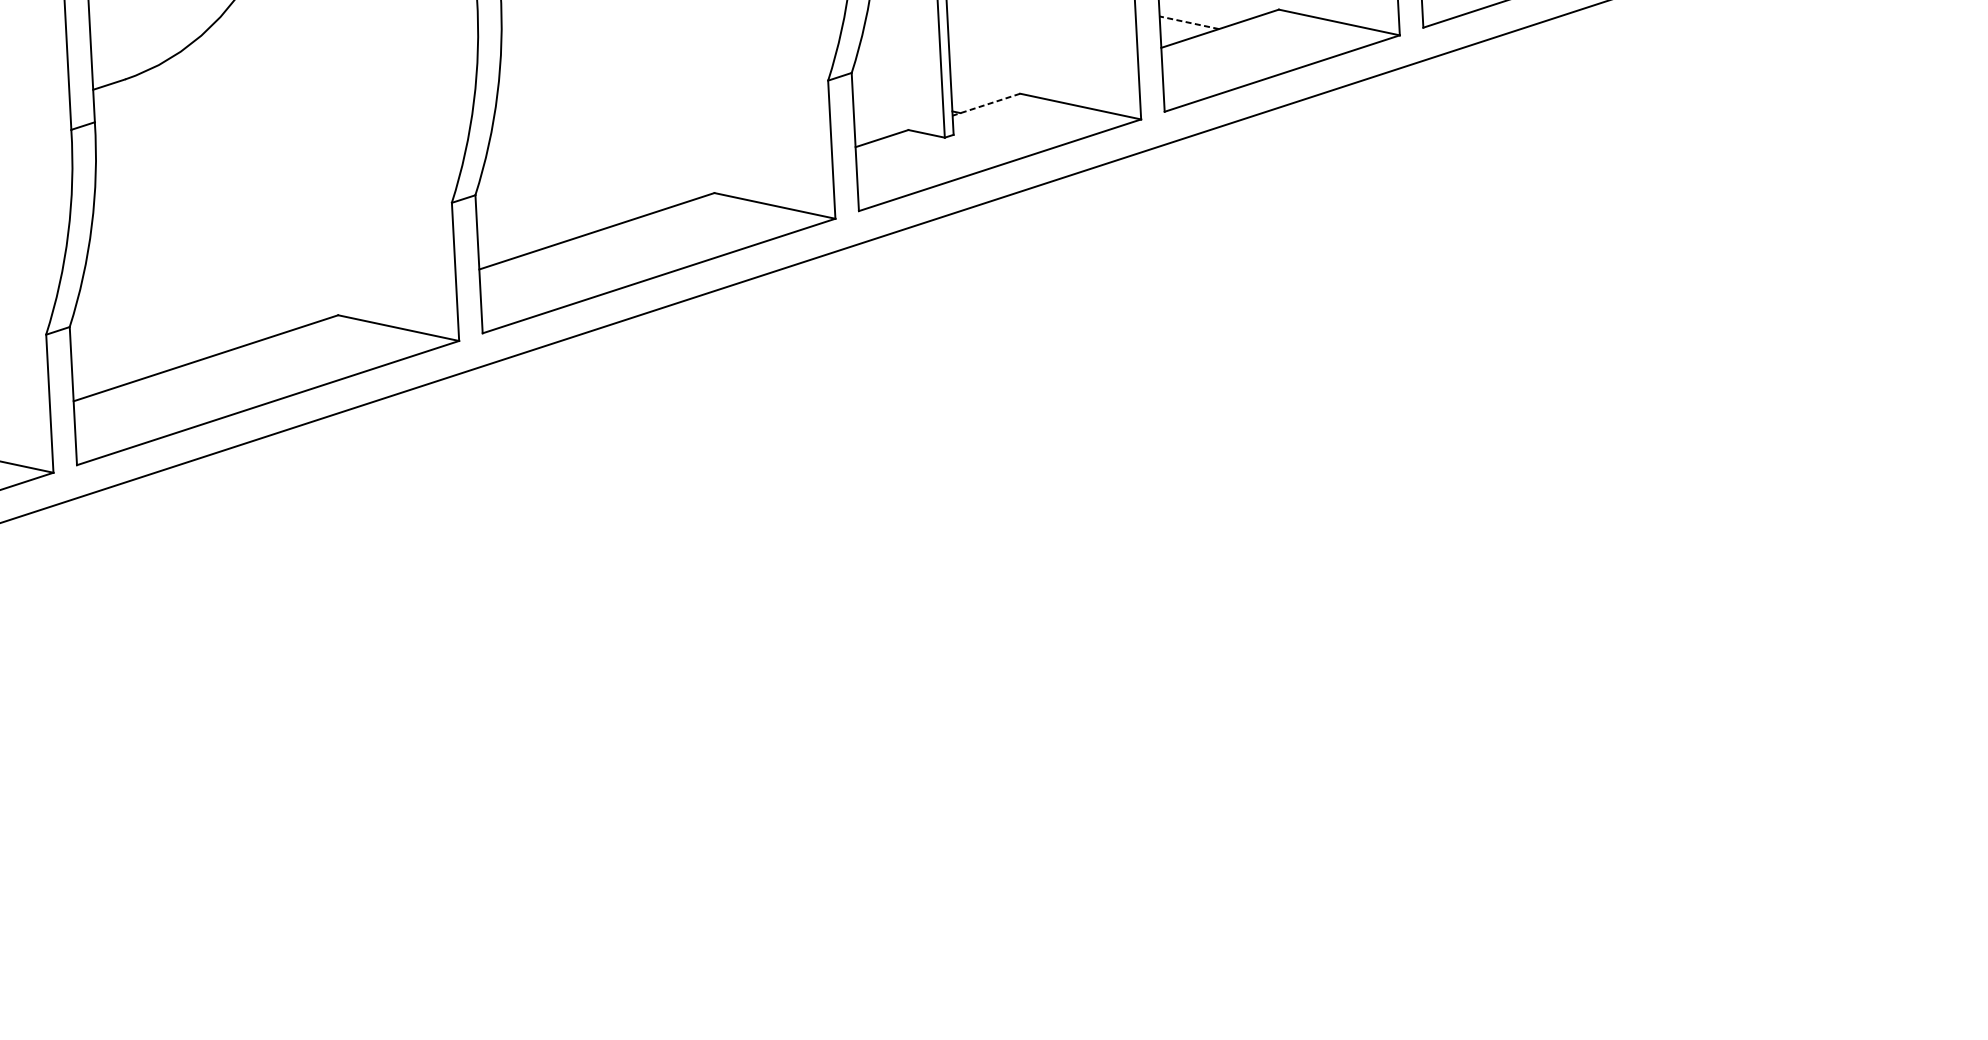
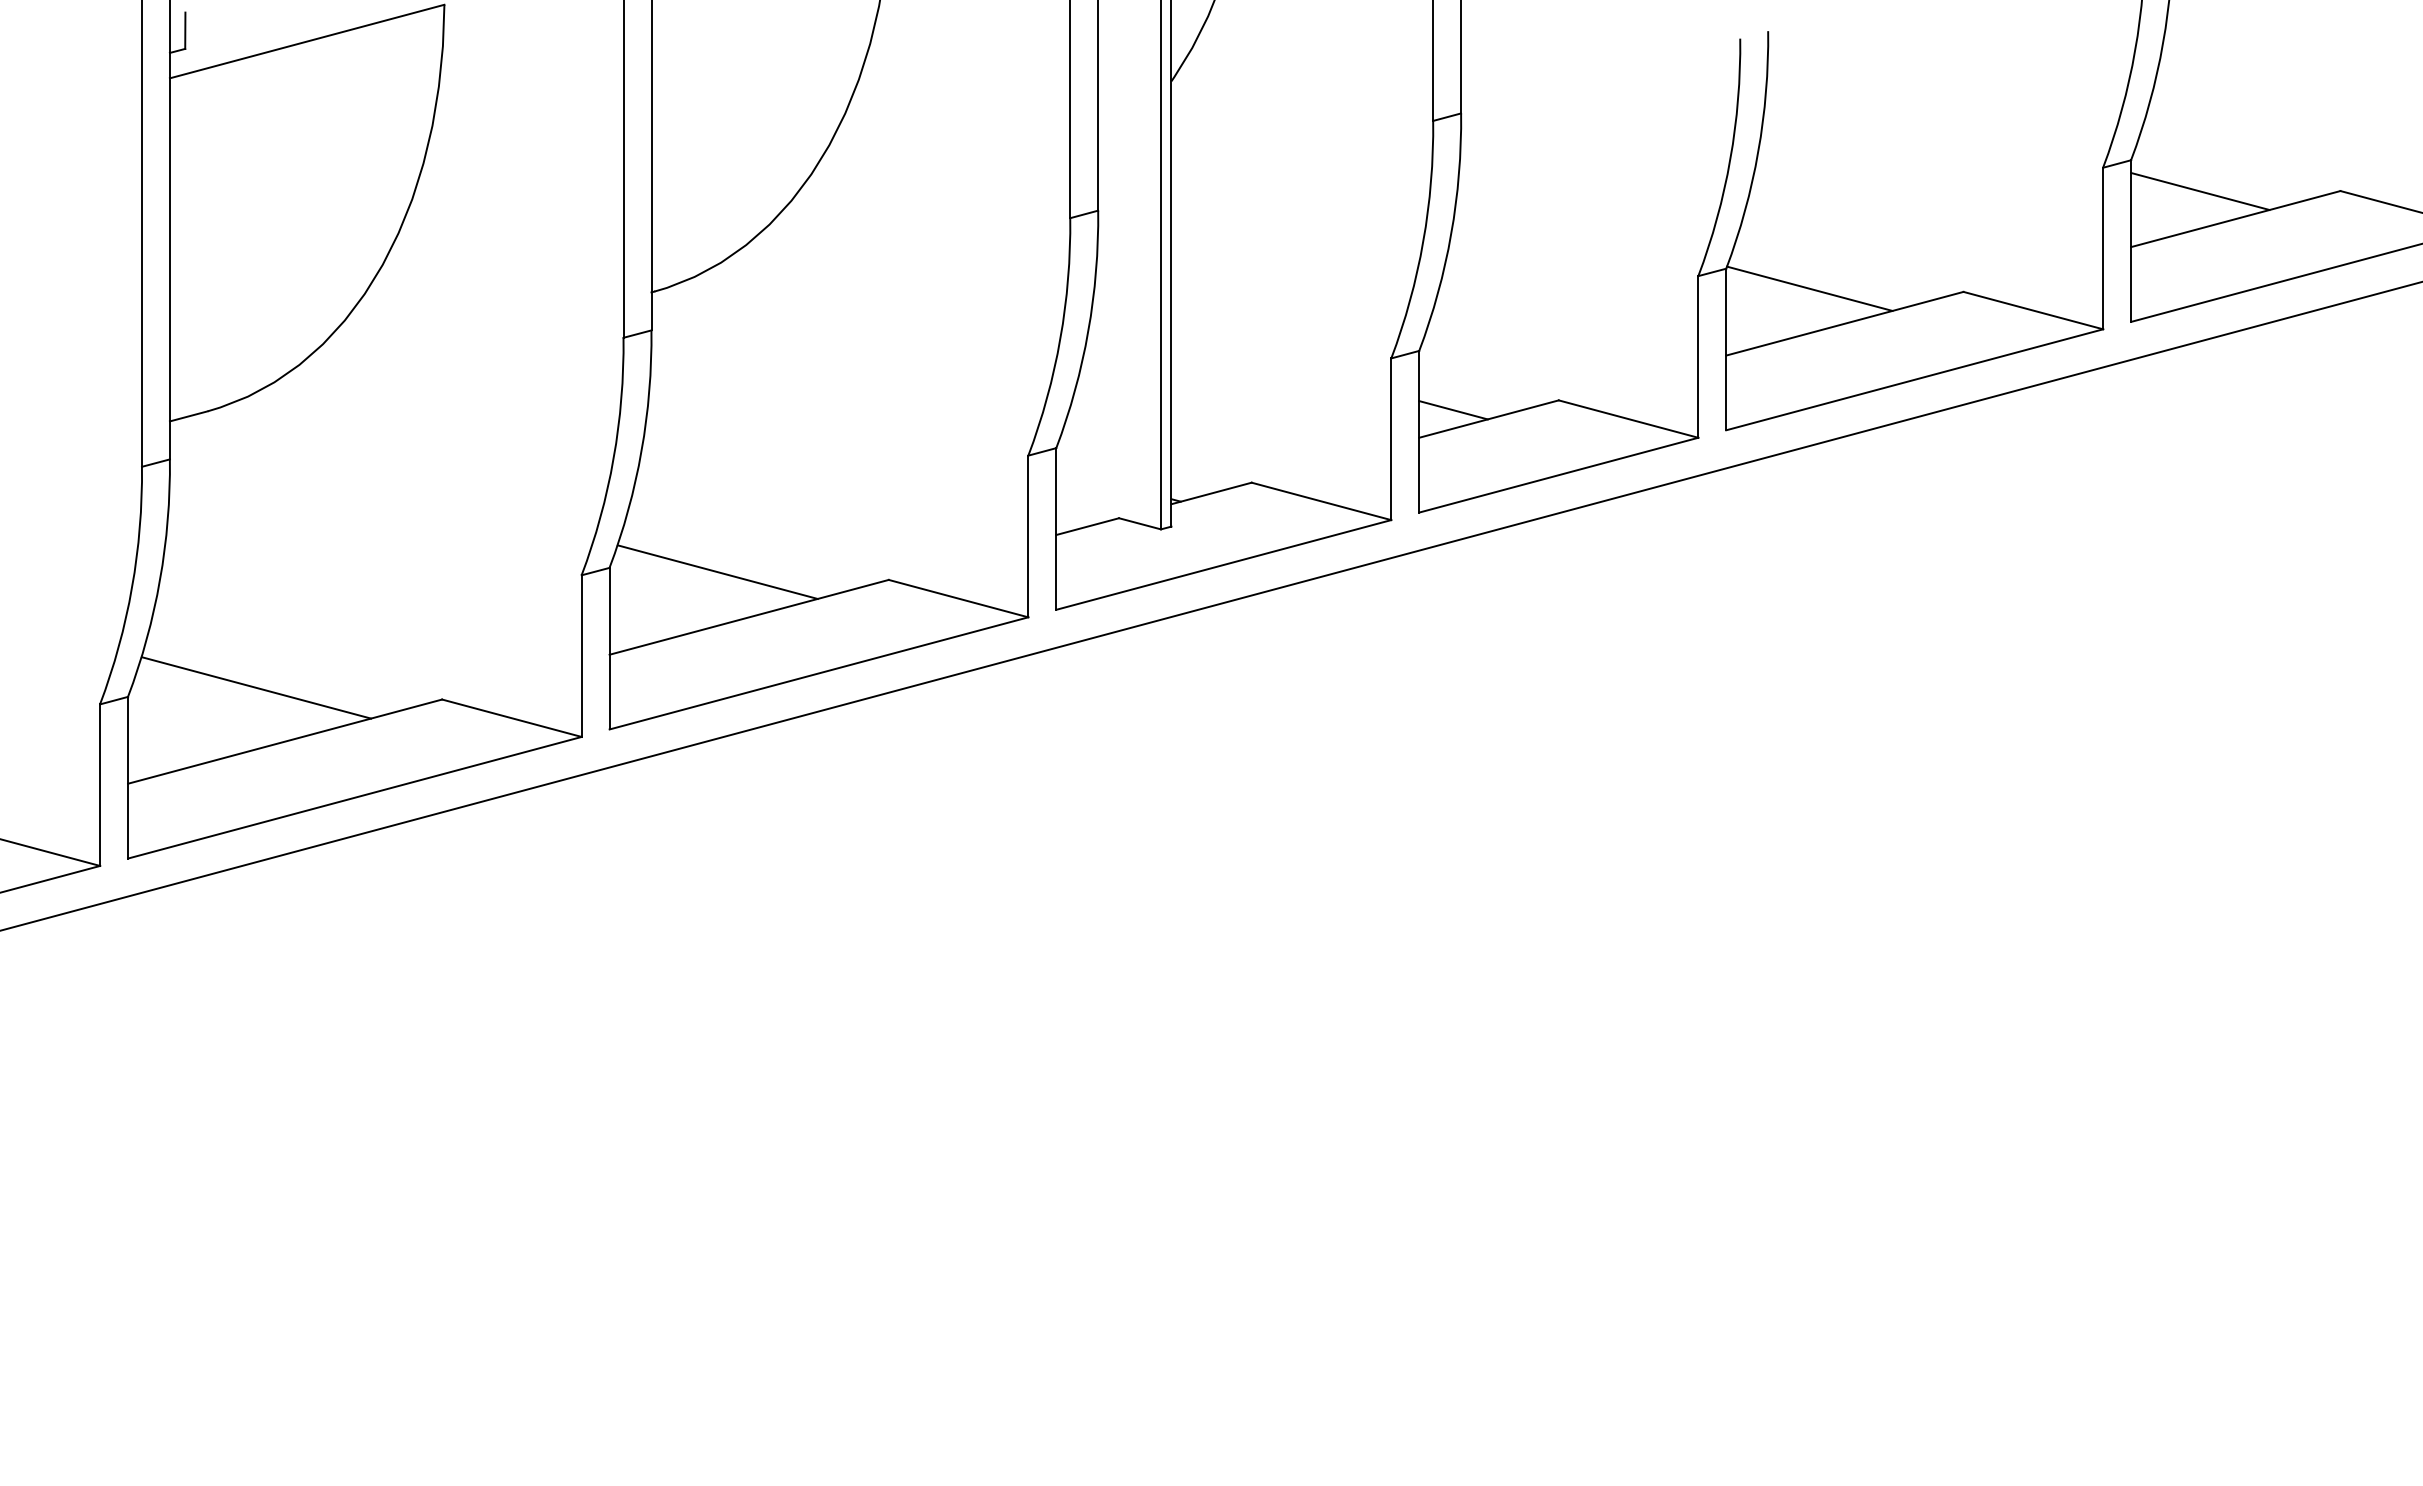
line: (1189, 23) -> (1453, 410), dashed -> solid
line: (986, 104) -> (1211, 493), dashed -> solid
line: (567, 193) -> (717, 571), added
line: (179, 313) -> (256, 687), added

